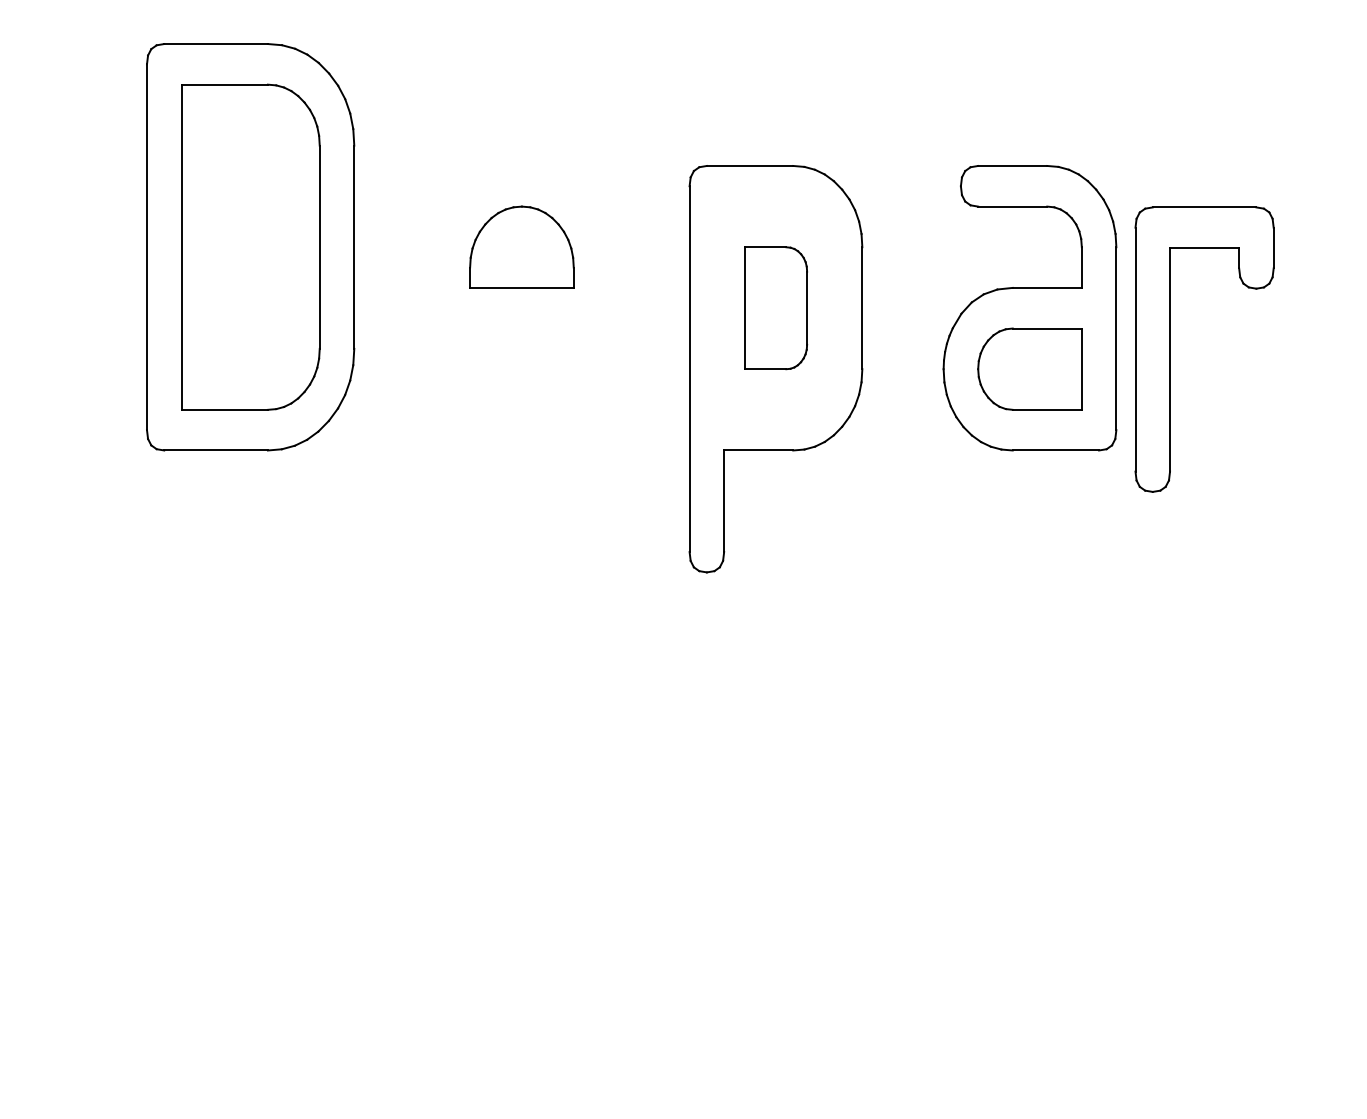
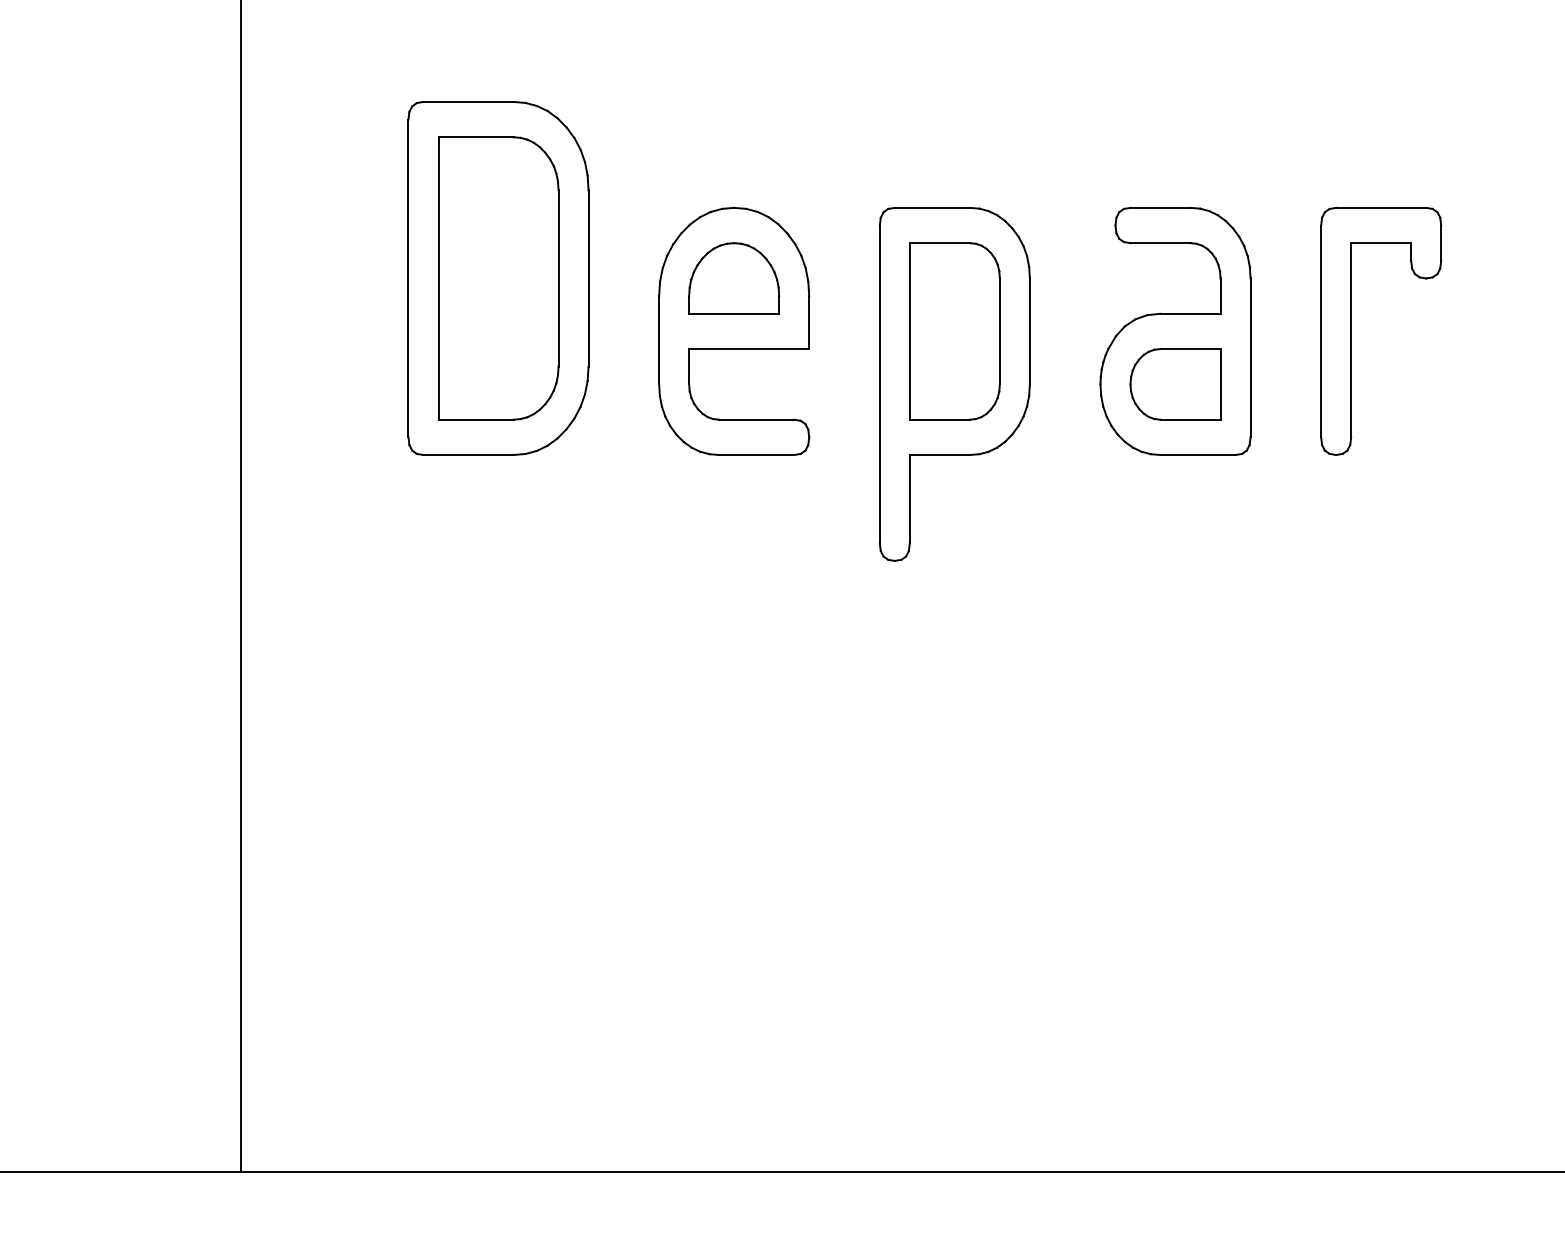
part: (522, 307) -> (734, 330), added
part: (775, 308) -> (954, 331), size x1.67
part: (1170, 348) -> (1351, 330), moved

